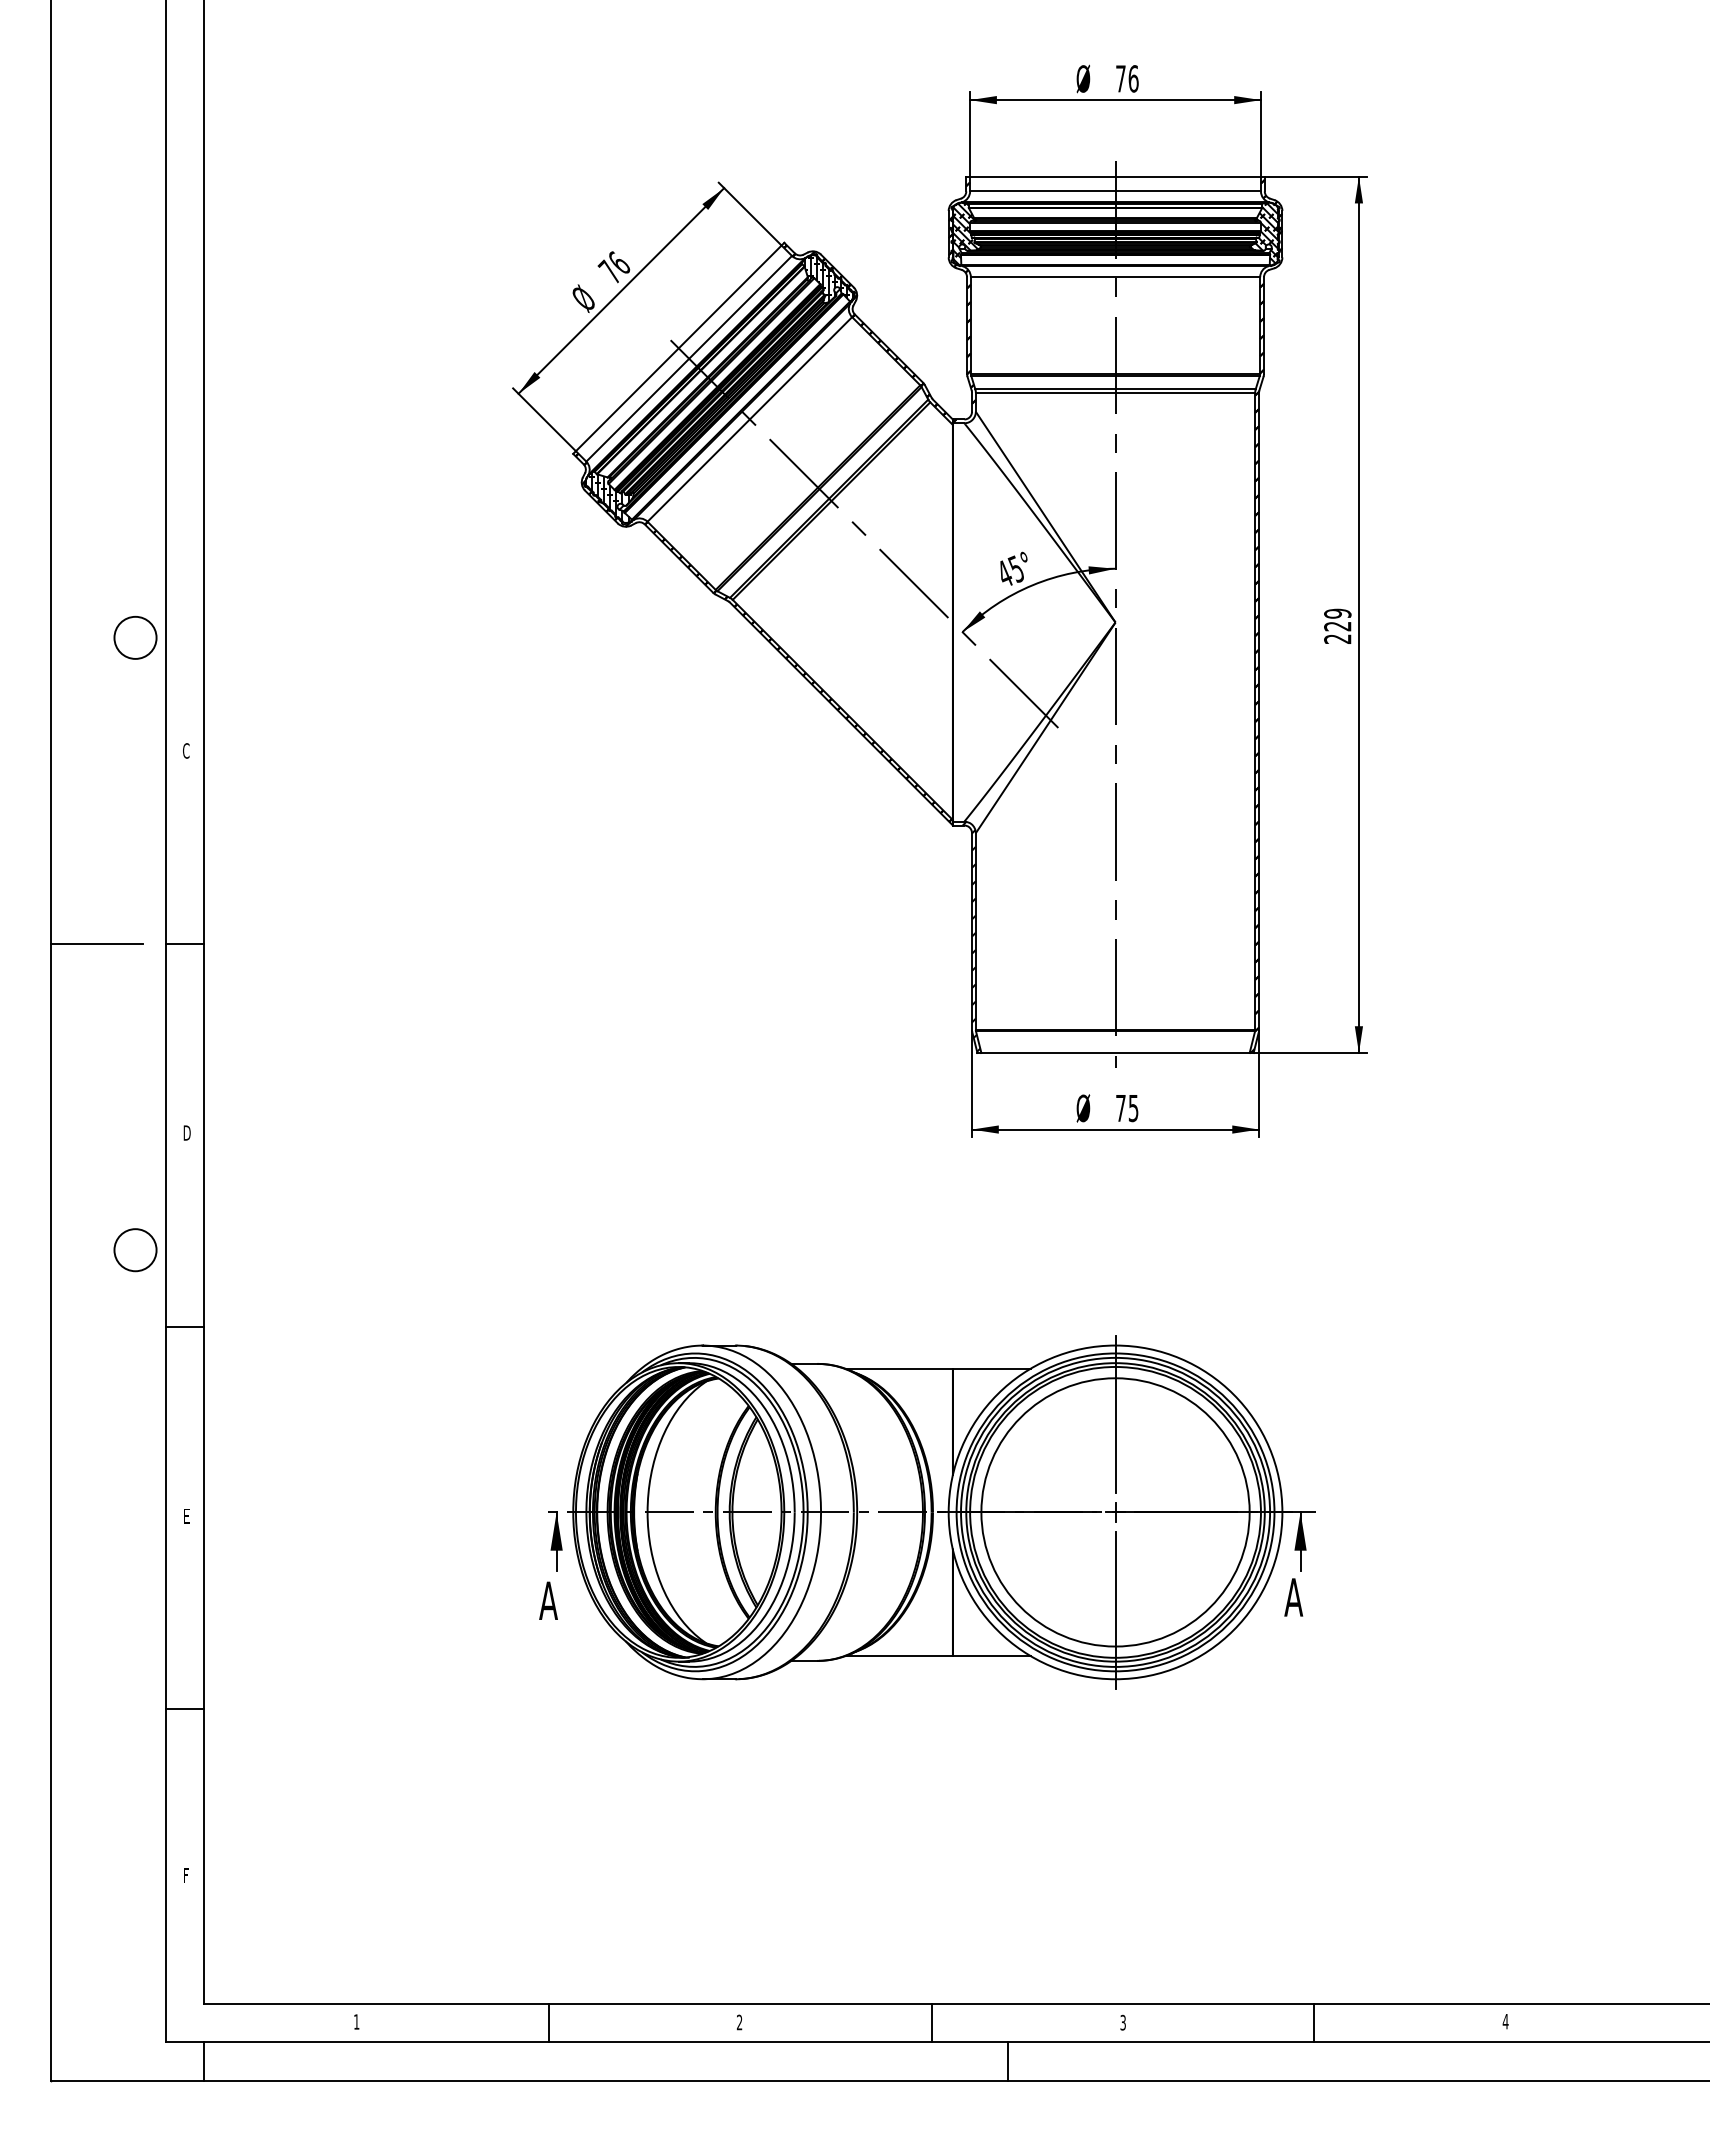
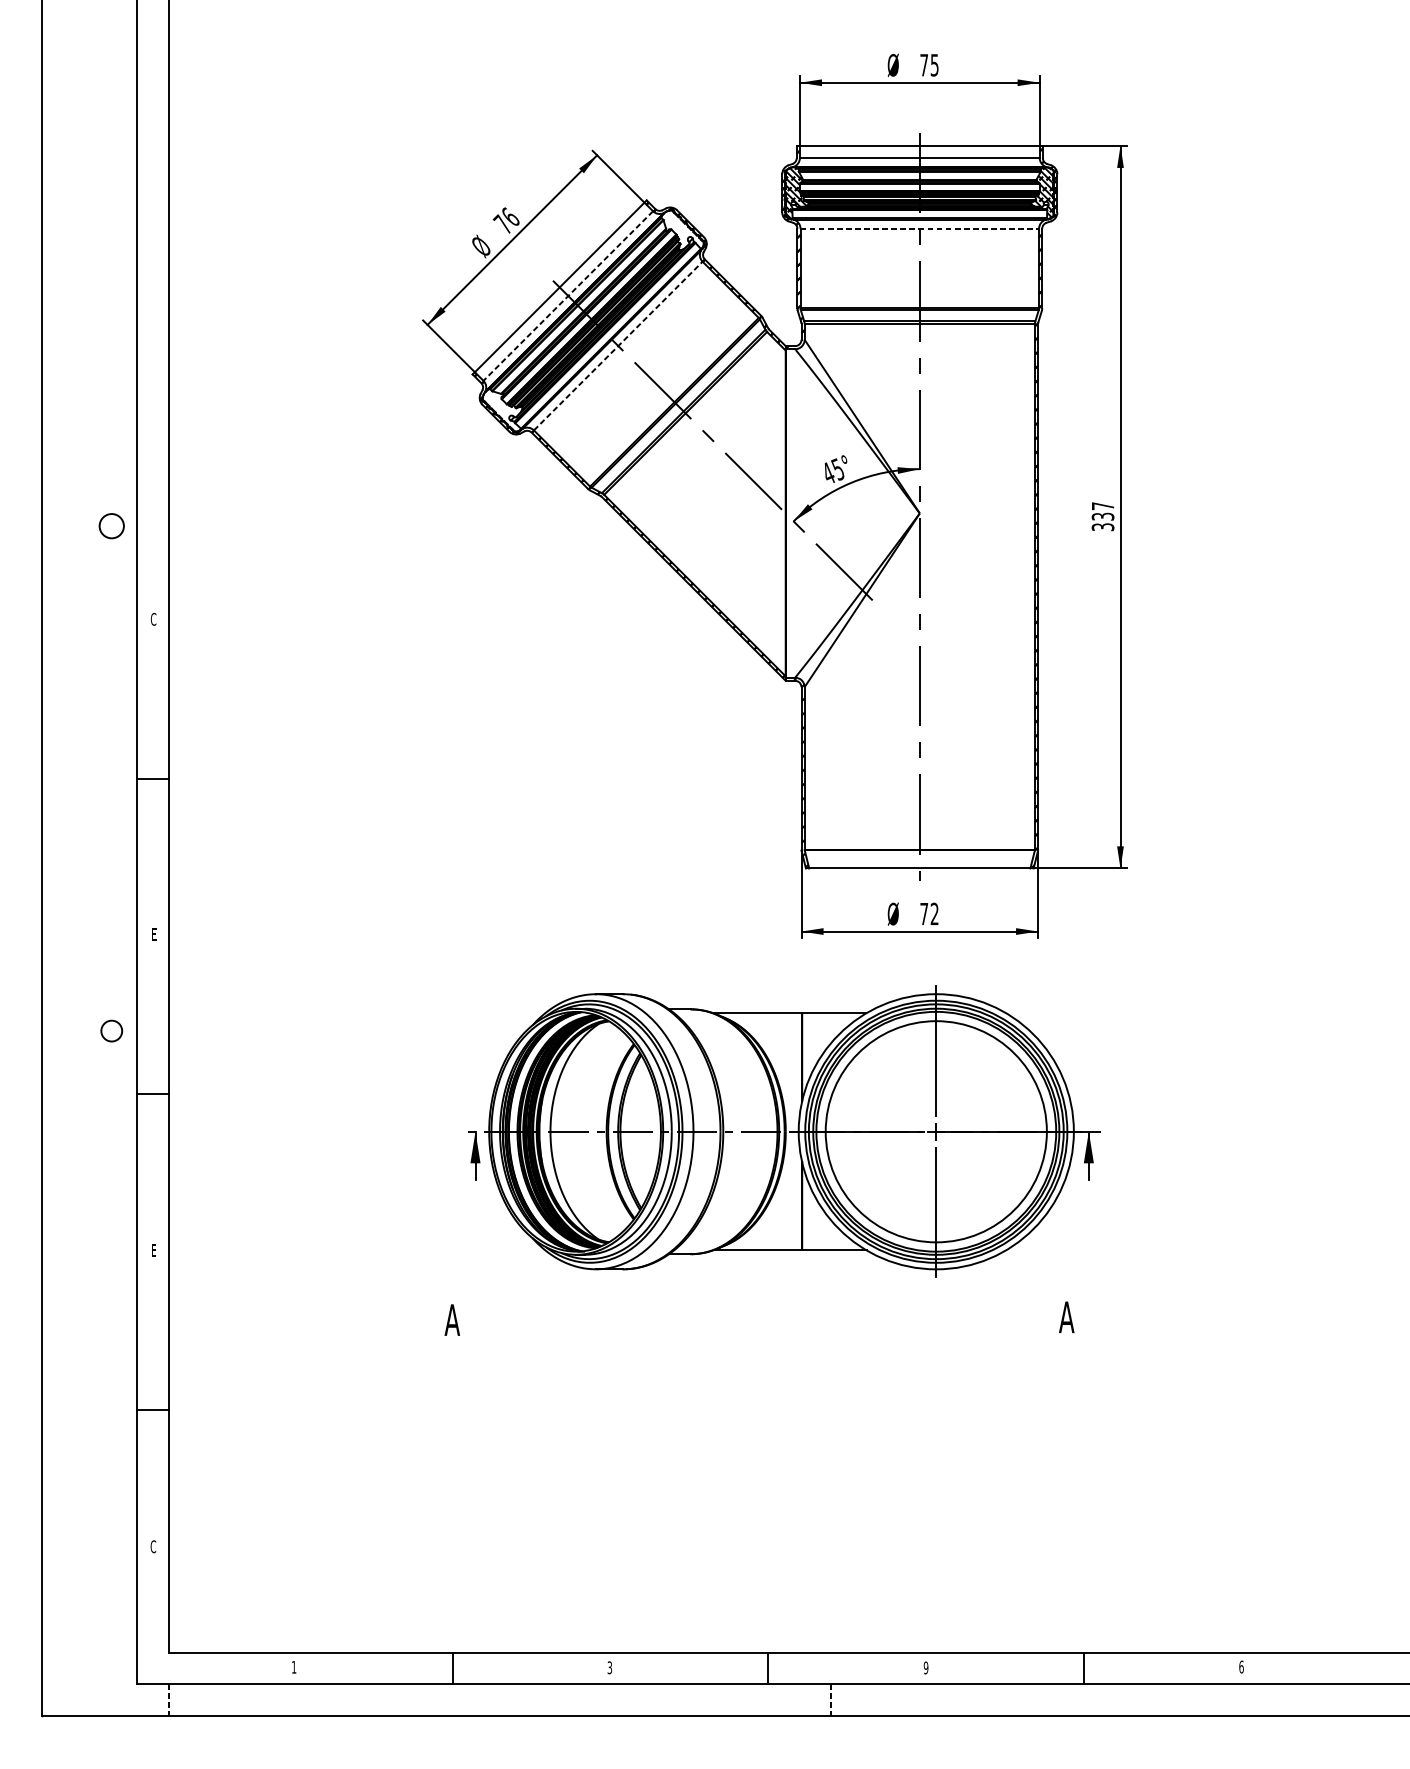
text: (1133, 78) -> (934, 64), 76 -> 75
line: (1115, 277) -> (919, 229), solid -> dashed
hatch: (828, 278) -> (683, 229), removed
line: (688, 359) -> (567, 296), solid -> dashed
line: (749, 419) -> (618, 346), solid -> dashed
hatch: (608, 498) -> (501, 411), removed
text: (1337, 625) -> (1102, 515), 229 -> 337
circle: (135, 637) -> (111, 525), size x0.7
line: (97, 944) -> (80, 778), removed
text: (1133, 1108) -> (934, 914), 75 -> 72
text: (186, 1132) -> (153, 933), D -> E
circle: (135, 1250) -> (111, 1031), size x0.6
part: (931, 1512) -> (784, 1131), moved
text: (185, 1875) -> (152, 1546), F -> C
text: (1505, 2021) -> (1241, 1666), 4 -> 6
text: (739, 2022) -> (609, 1667), 2 -> 3
text: (1122, 2022) -> (925, 1667), 3 -> 9
line: (204, 2062) -> (168, 1700), solid -> dashed
line: (1008, 2062) -> (831, 1700), solid -> dashed

